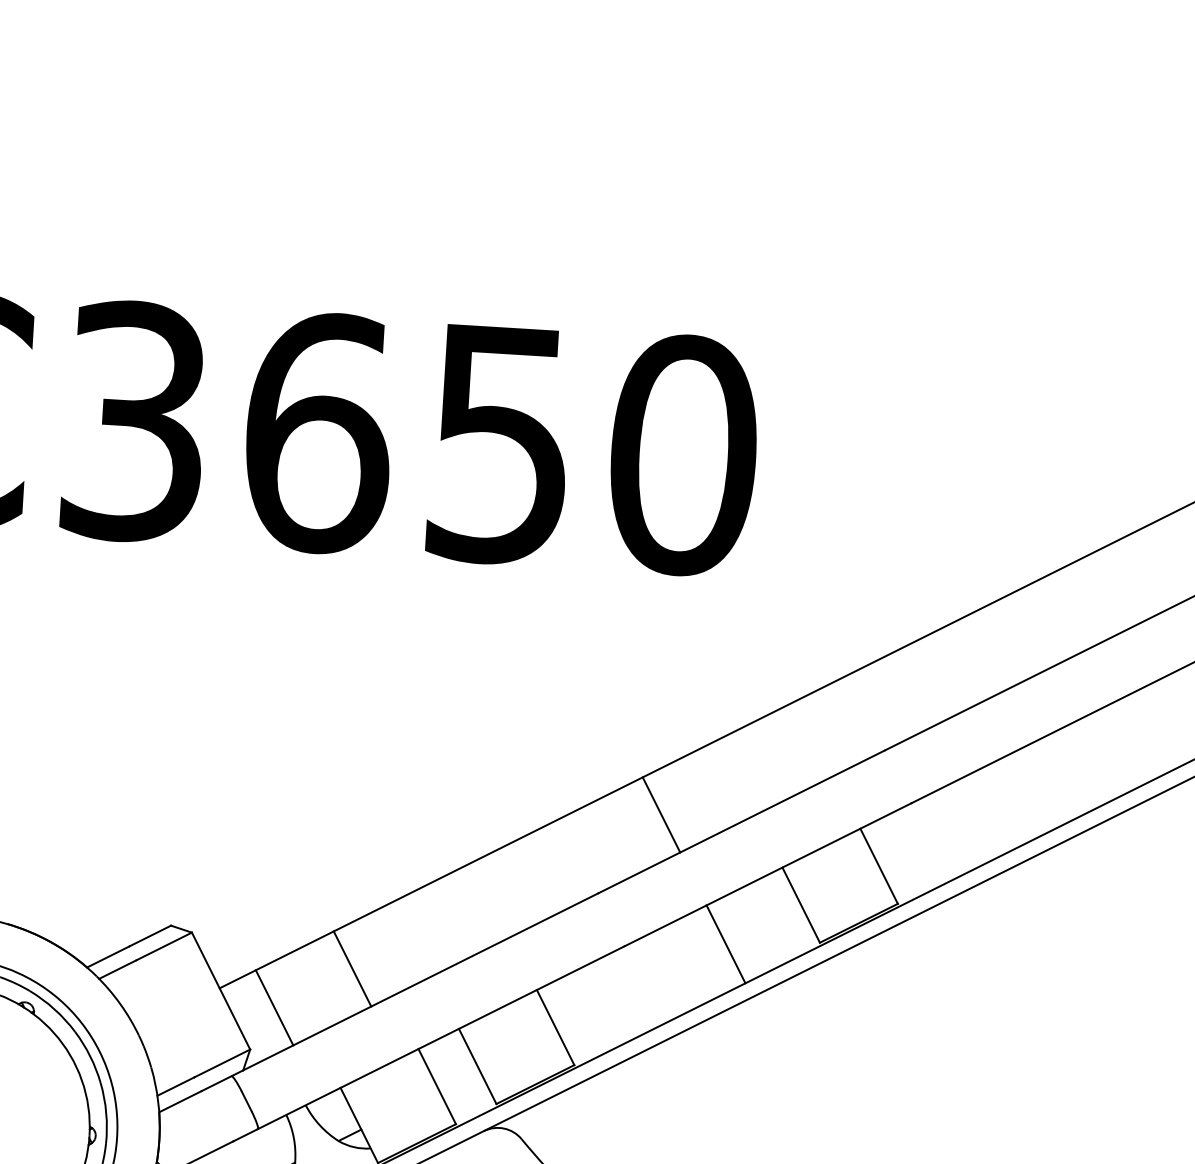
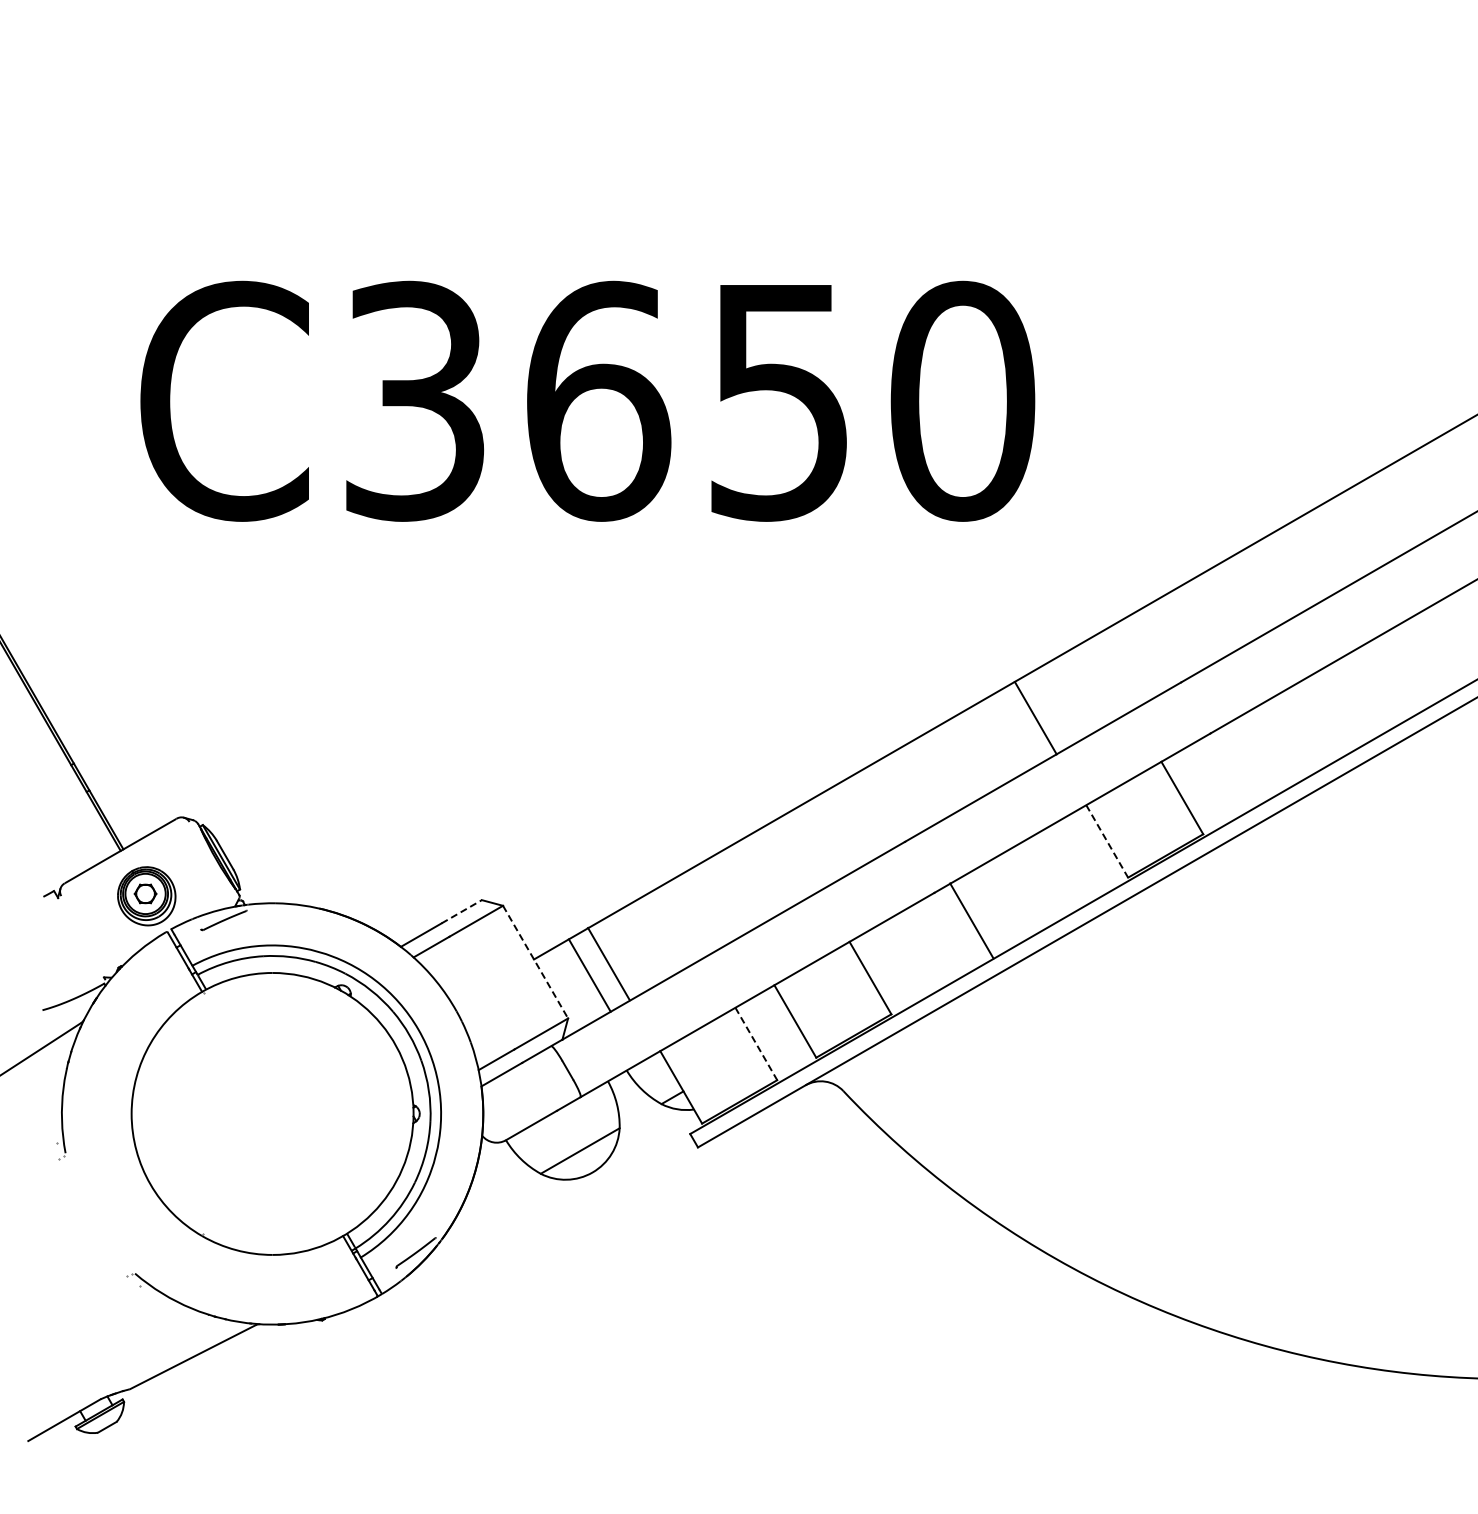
line: (661, 815) -> (1035, 718), moved
line: (801, 905) -> (1107, 841), solid -> dashed
line: (150, 935) -> (462, 911), solid -> dashed
line: (725, 943) -> (971, 920), moved
line: (352, 968) -> (608, 963), moved
line: (220, 991) -> (535, 962), solid -> dashed
line: (437, 1086) -> (756, 1043), solid -> dashed

